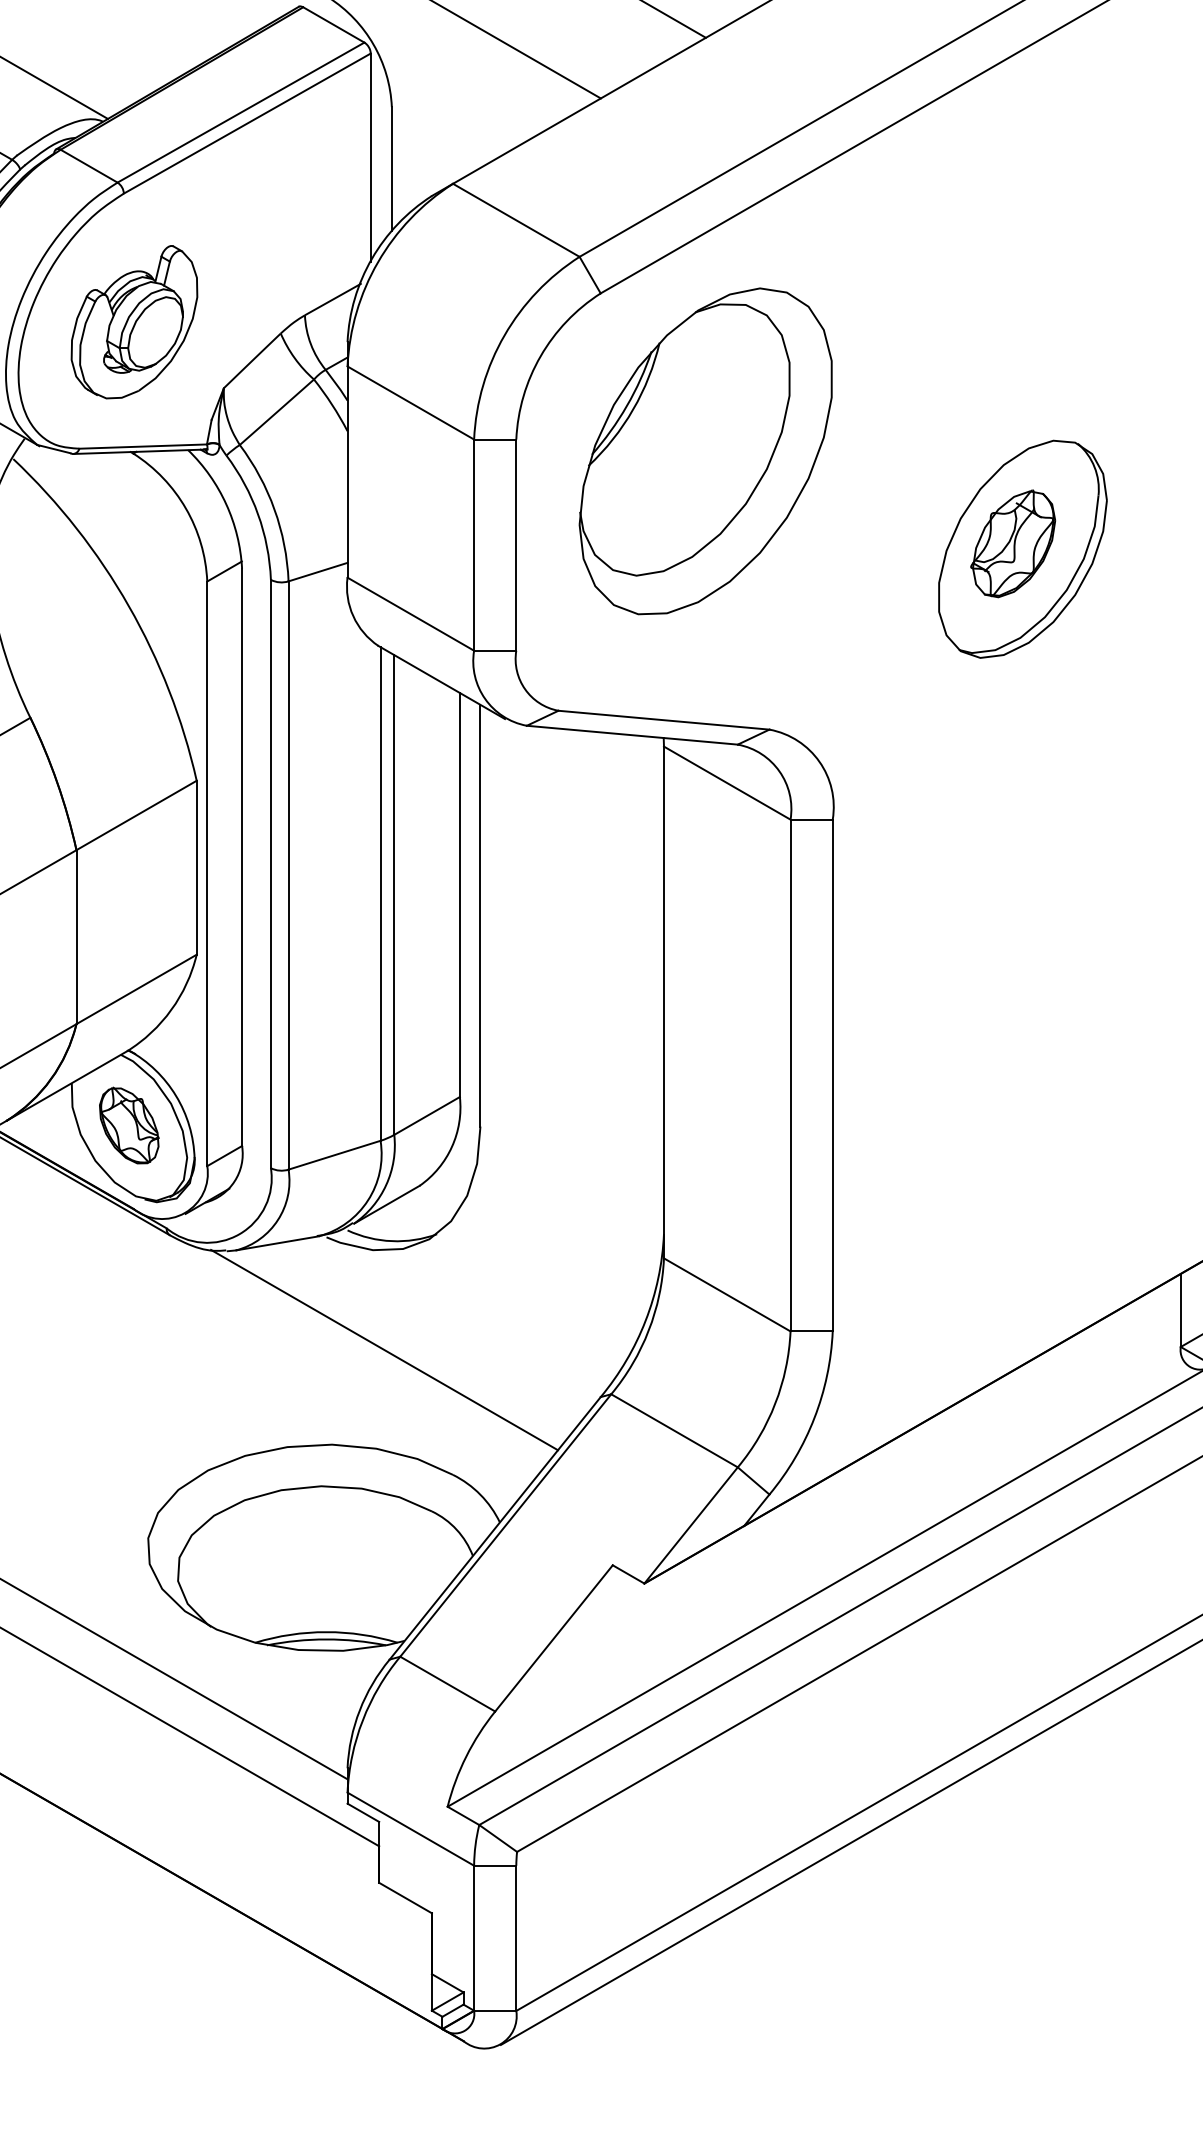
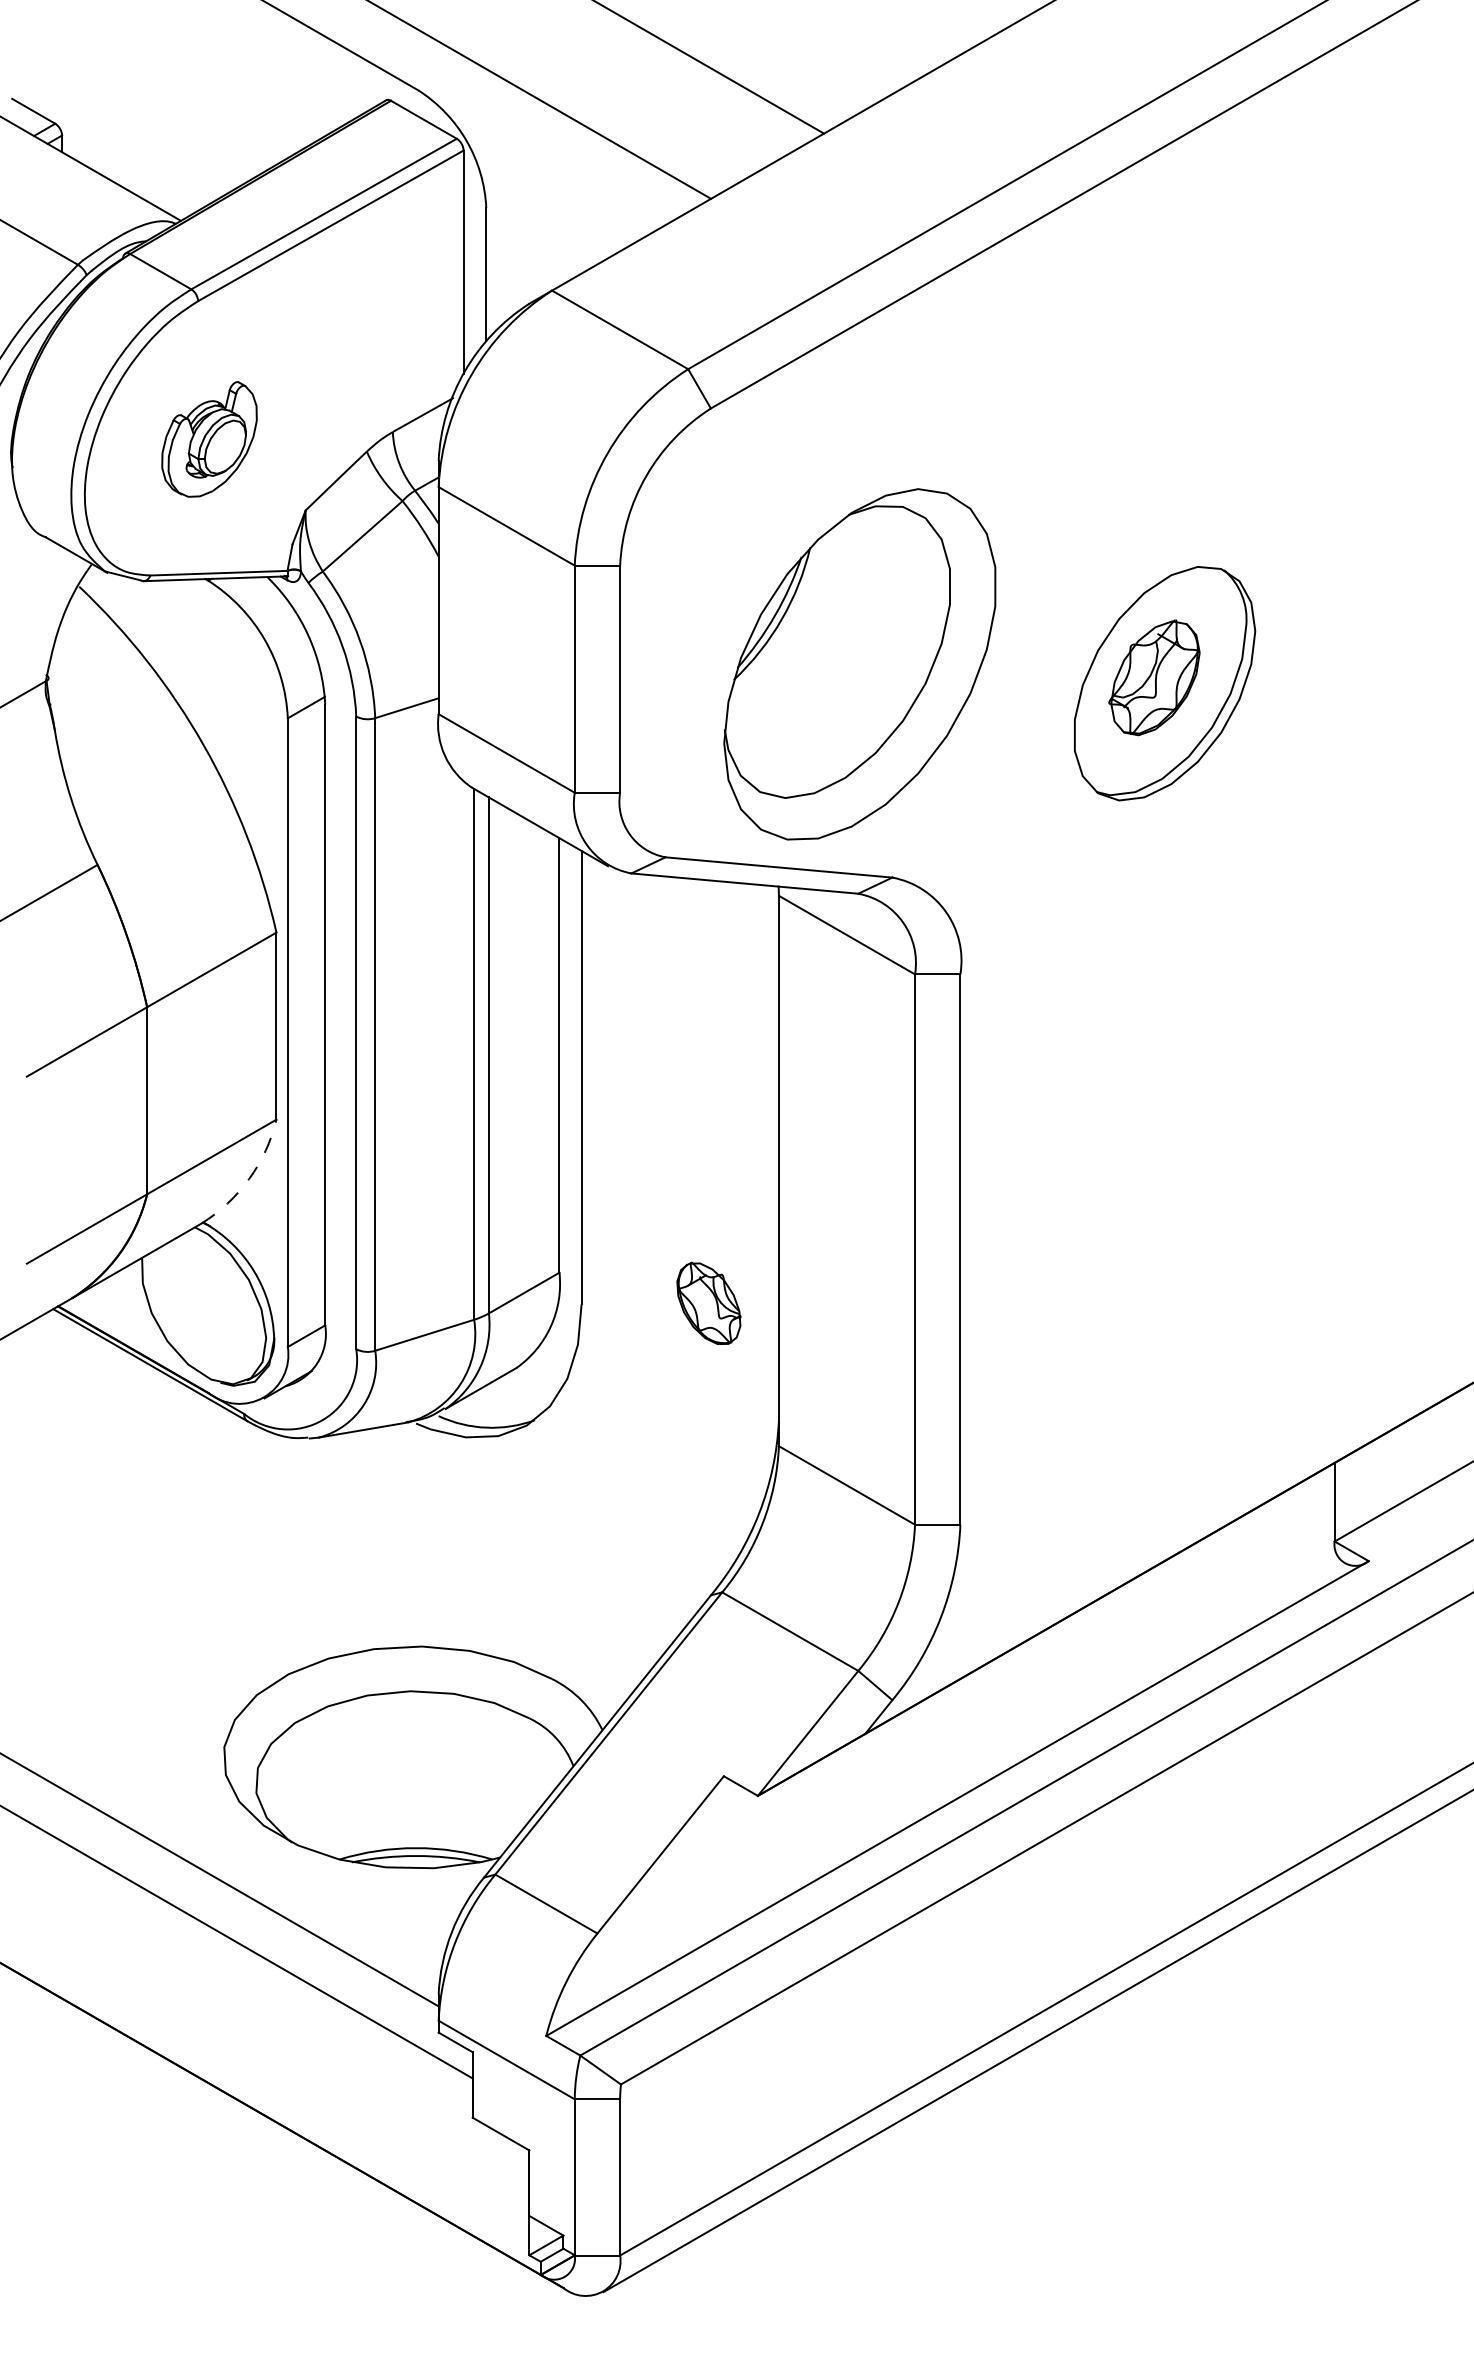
part: (134, 322) -> (209, 439), size x0.7
part: (705, 451) -> (859, 664), moved
arc: (171, 1010) -> (249, 1179), solid -> dashed
part: (128, 1124) -> (708, 1302), moved
line: (383, 1349) -> (477, 1544), removed

